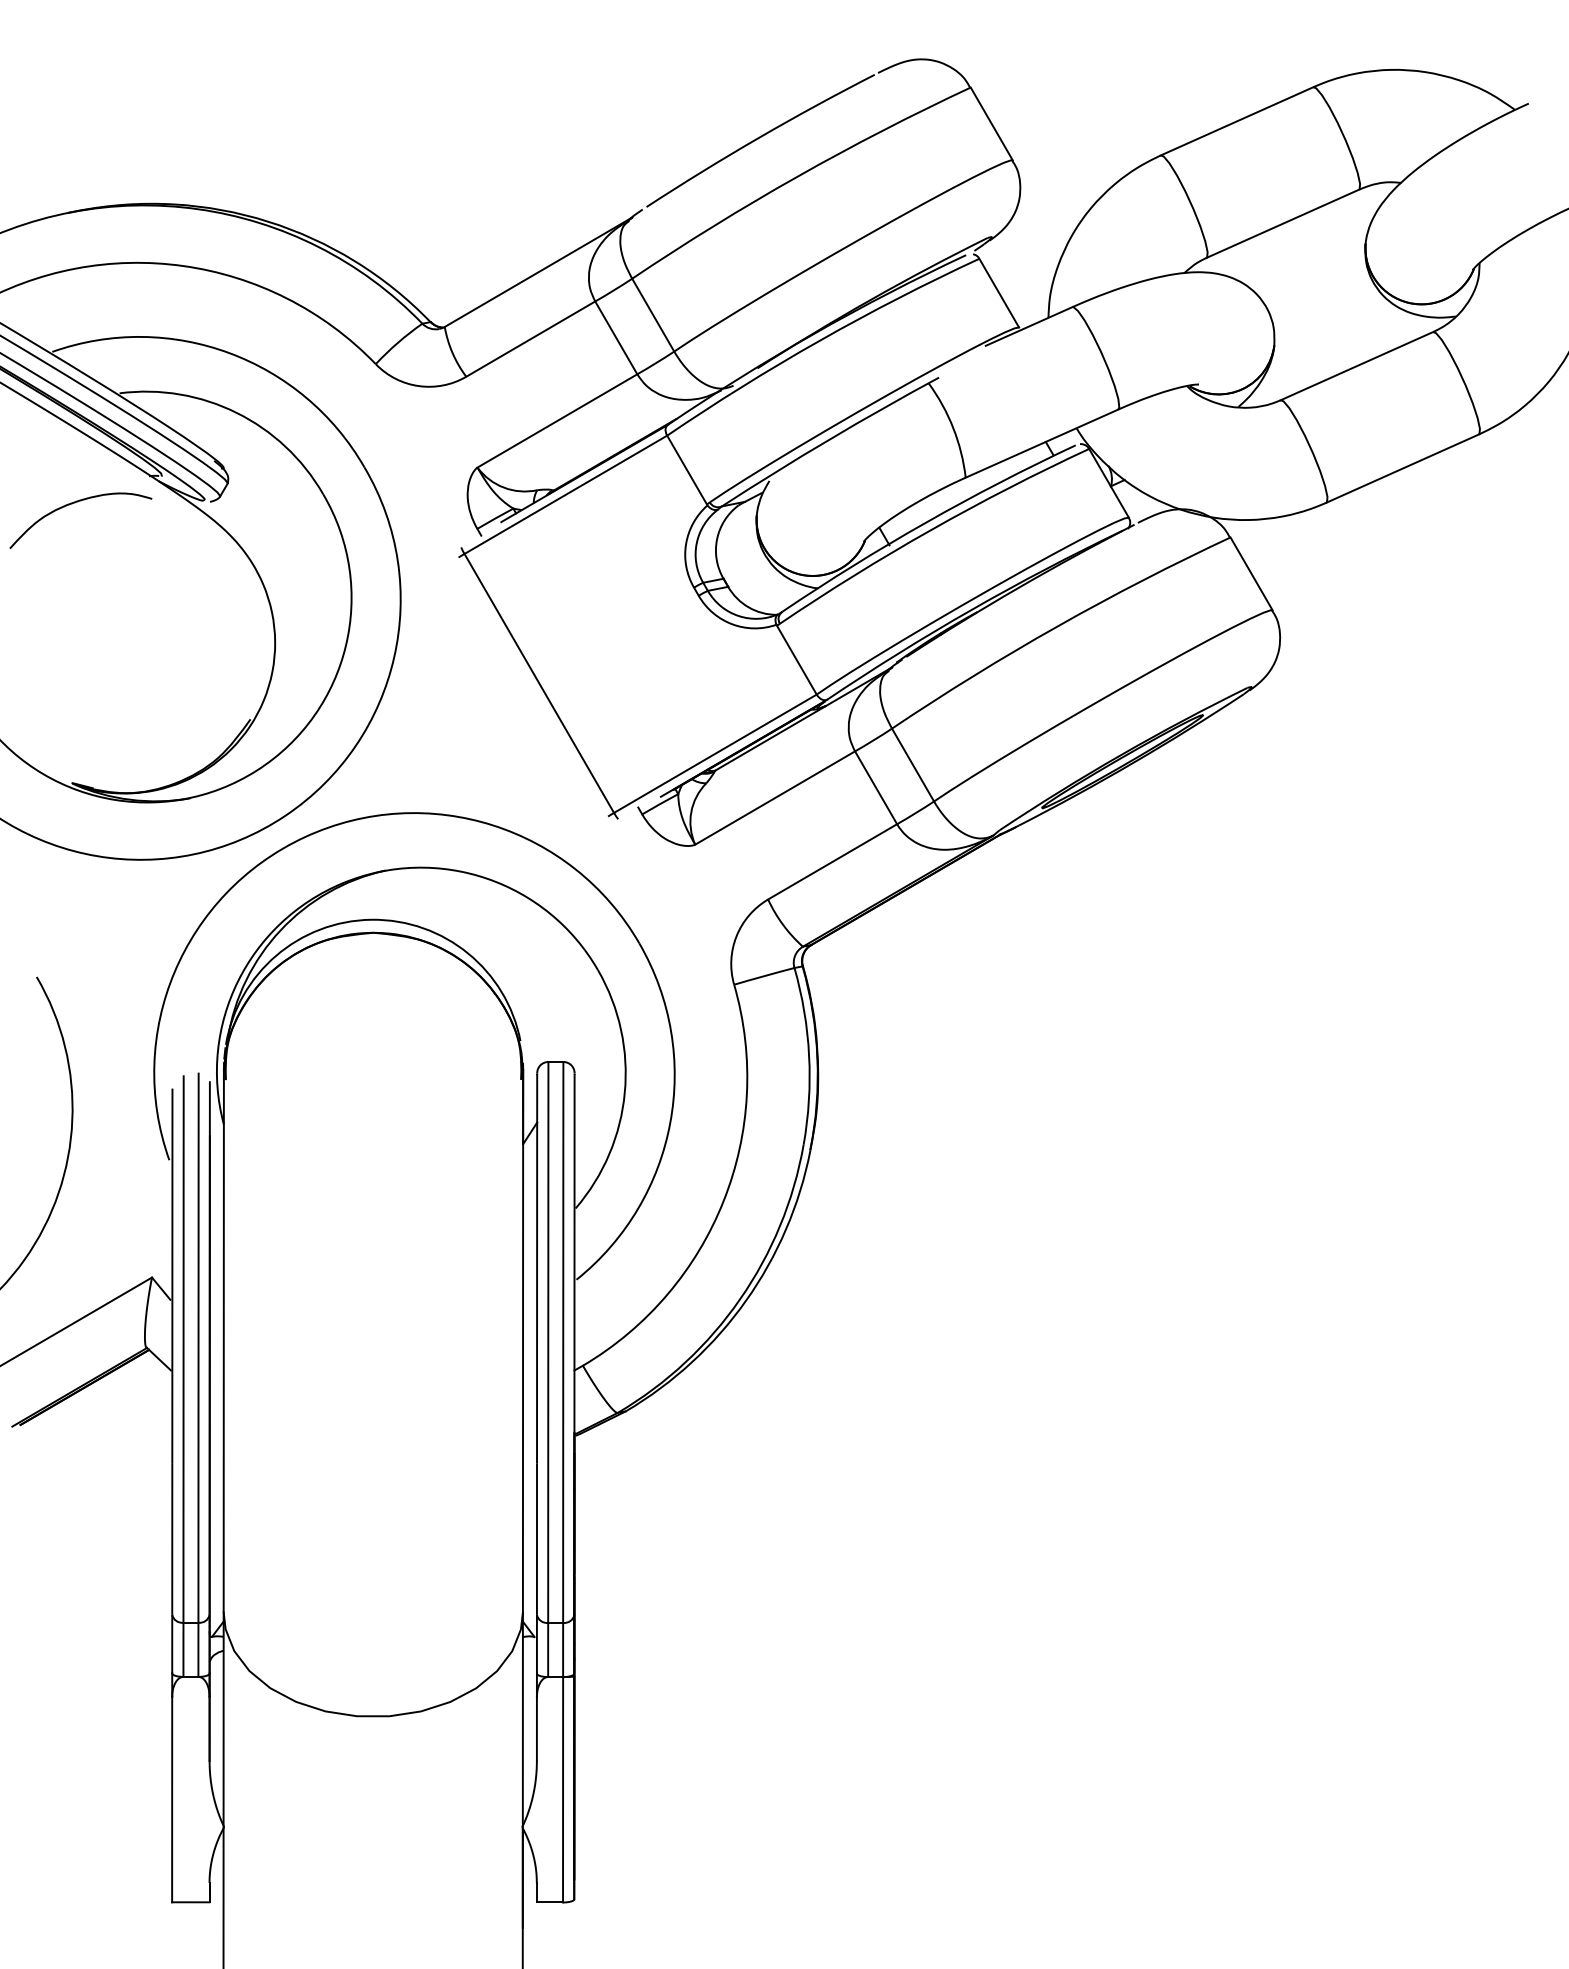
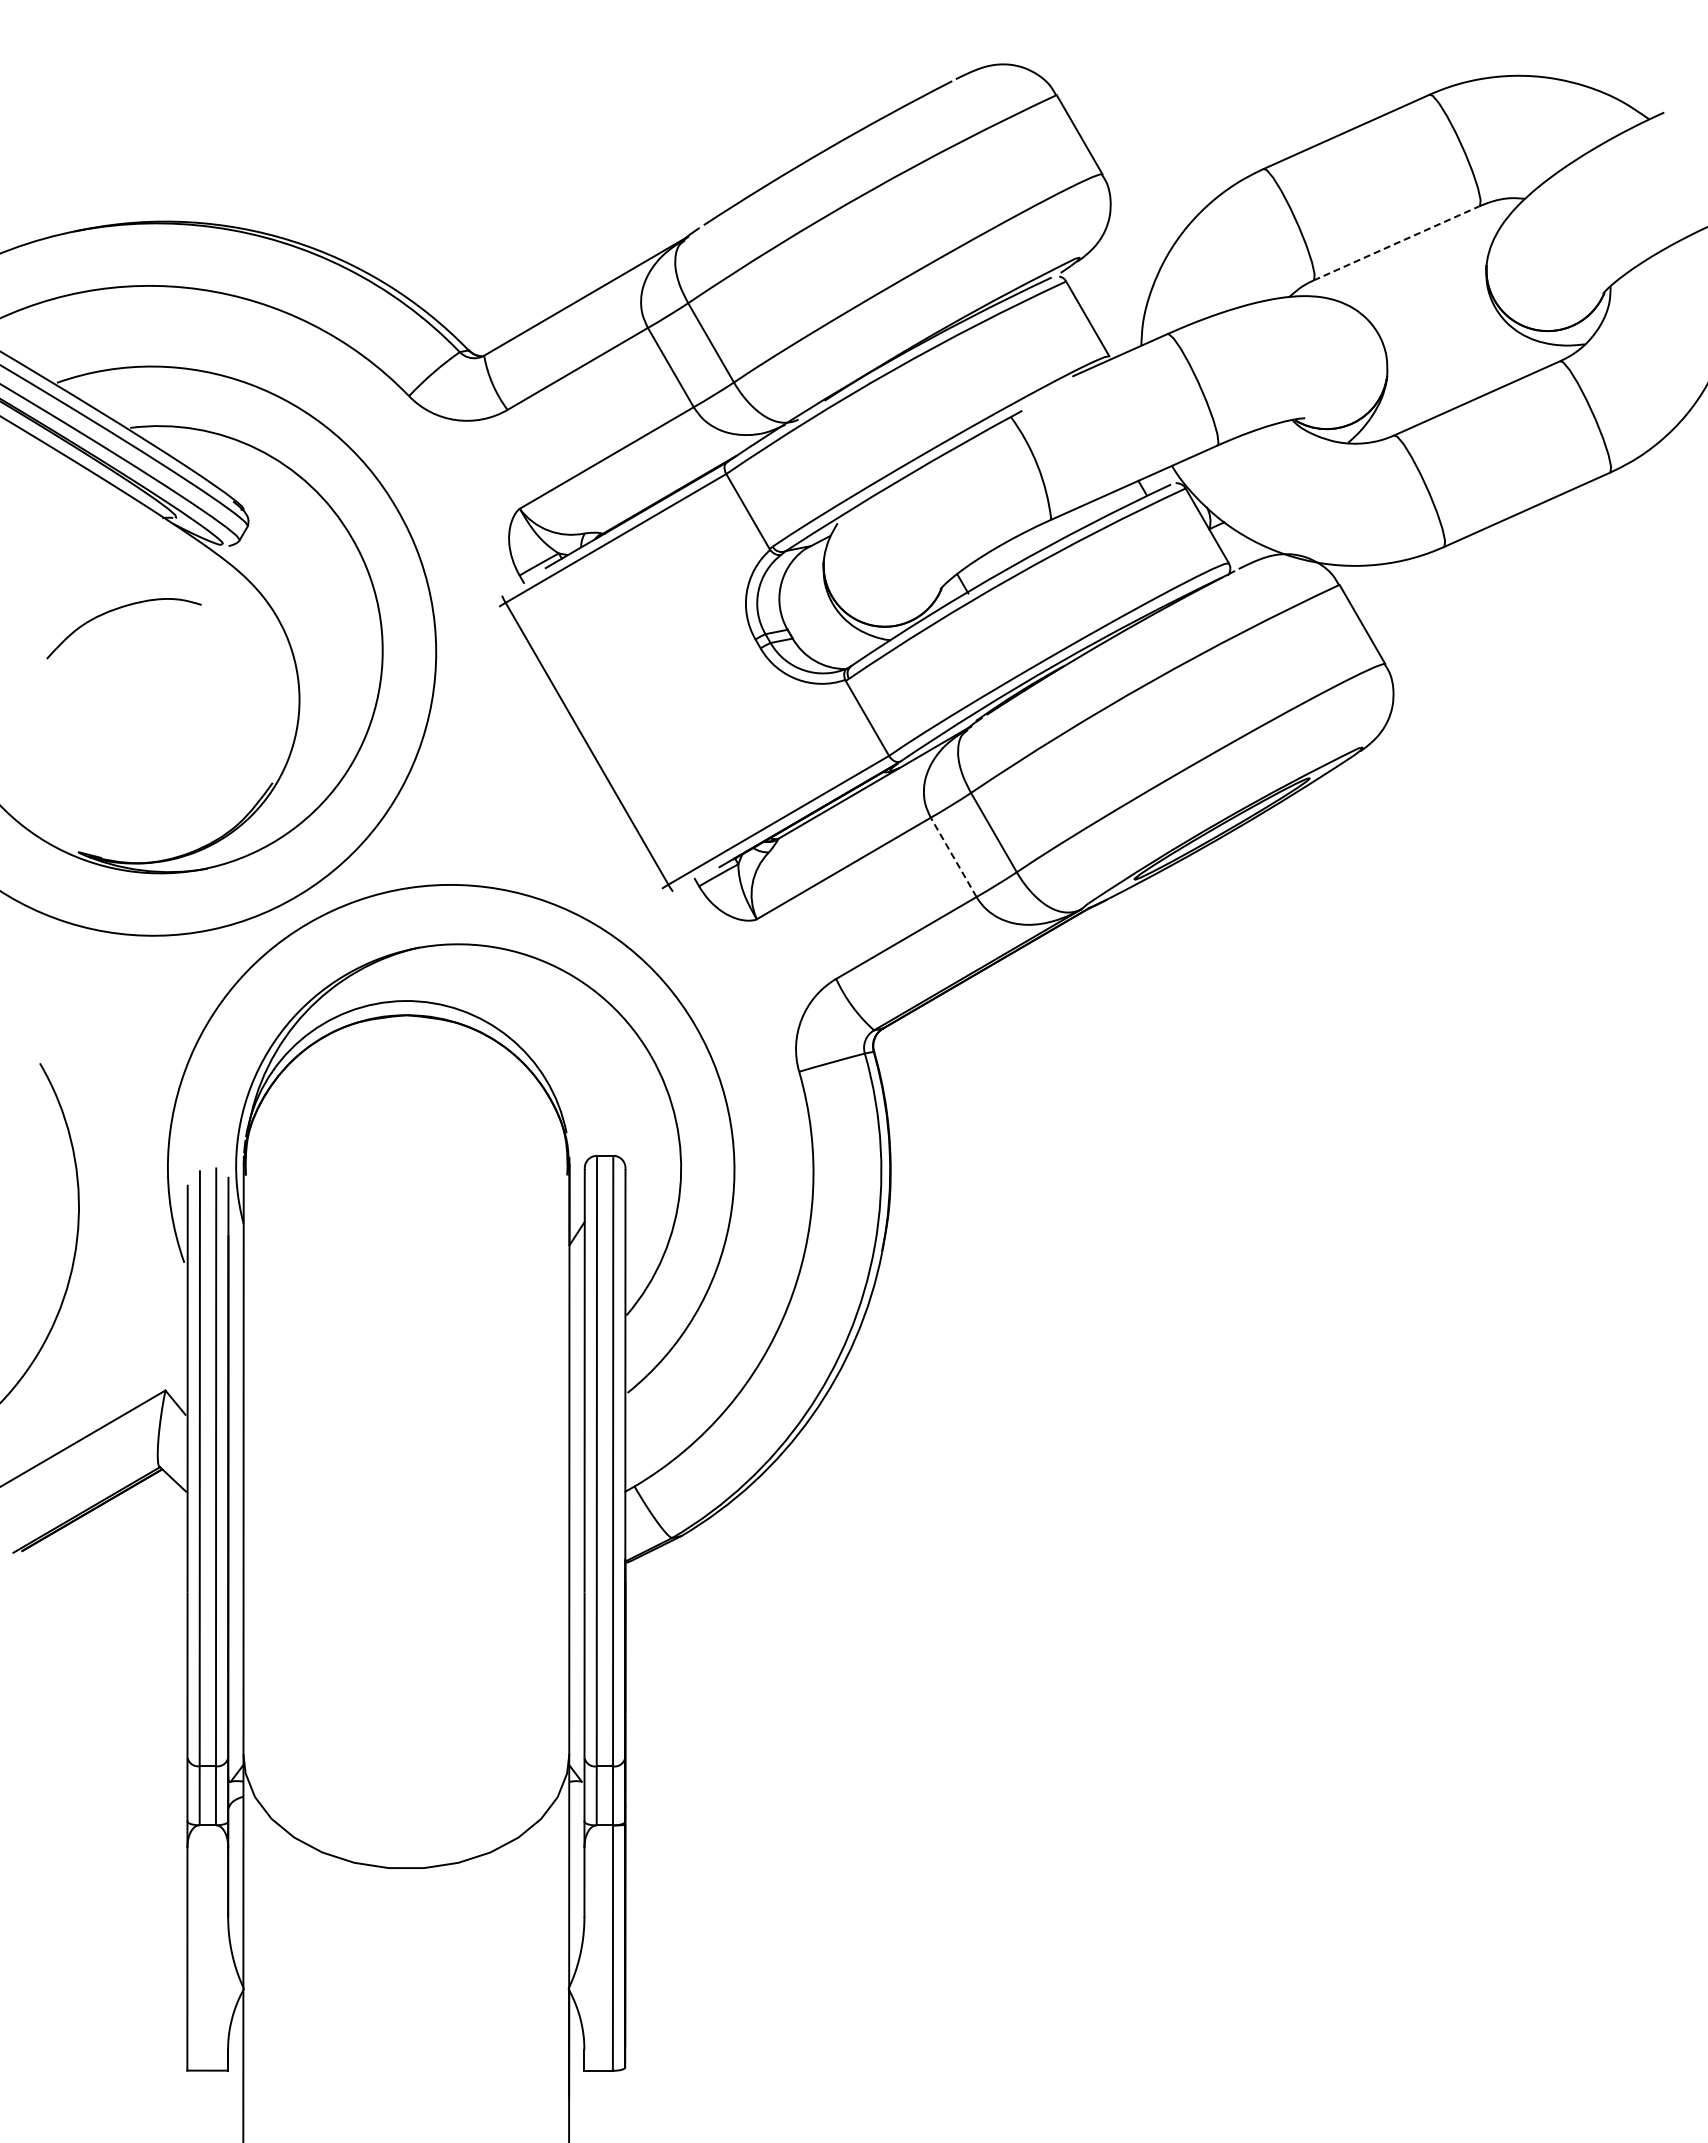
line: (1282, 223) -> (1396, 243), solid -> dashed
curve: (75, 503) -> (118, 609), moved
line: (875, 787) -> (953, 857), solid -> dashed

